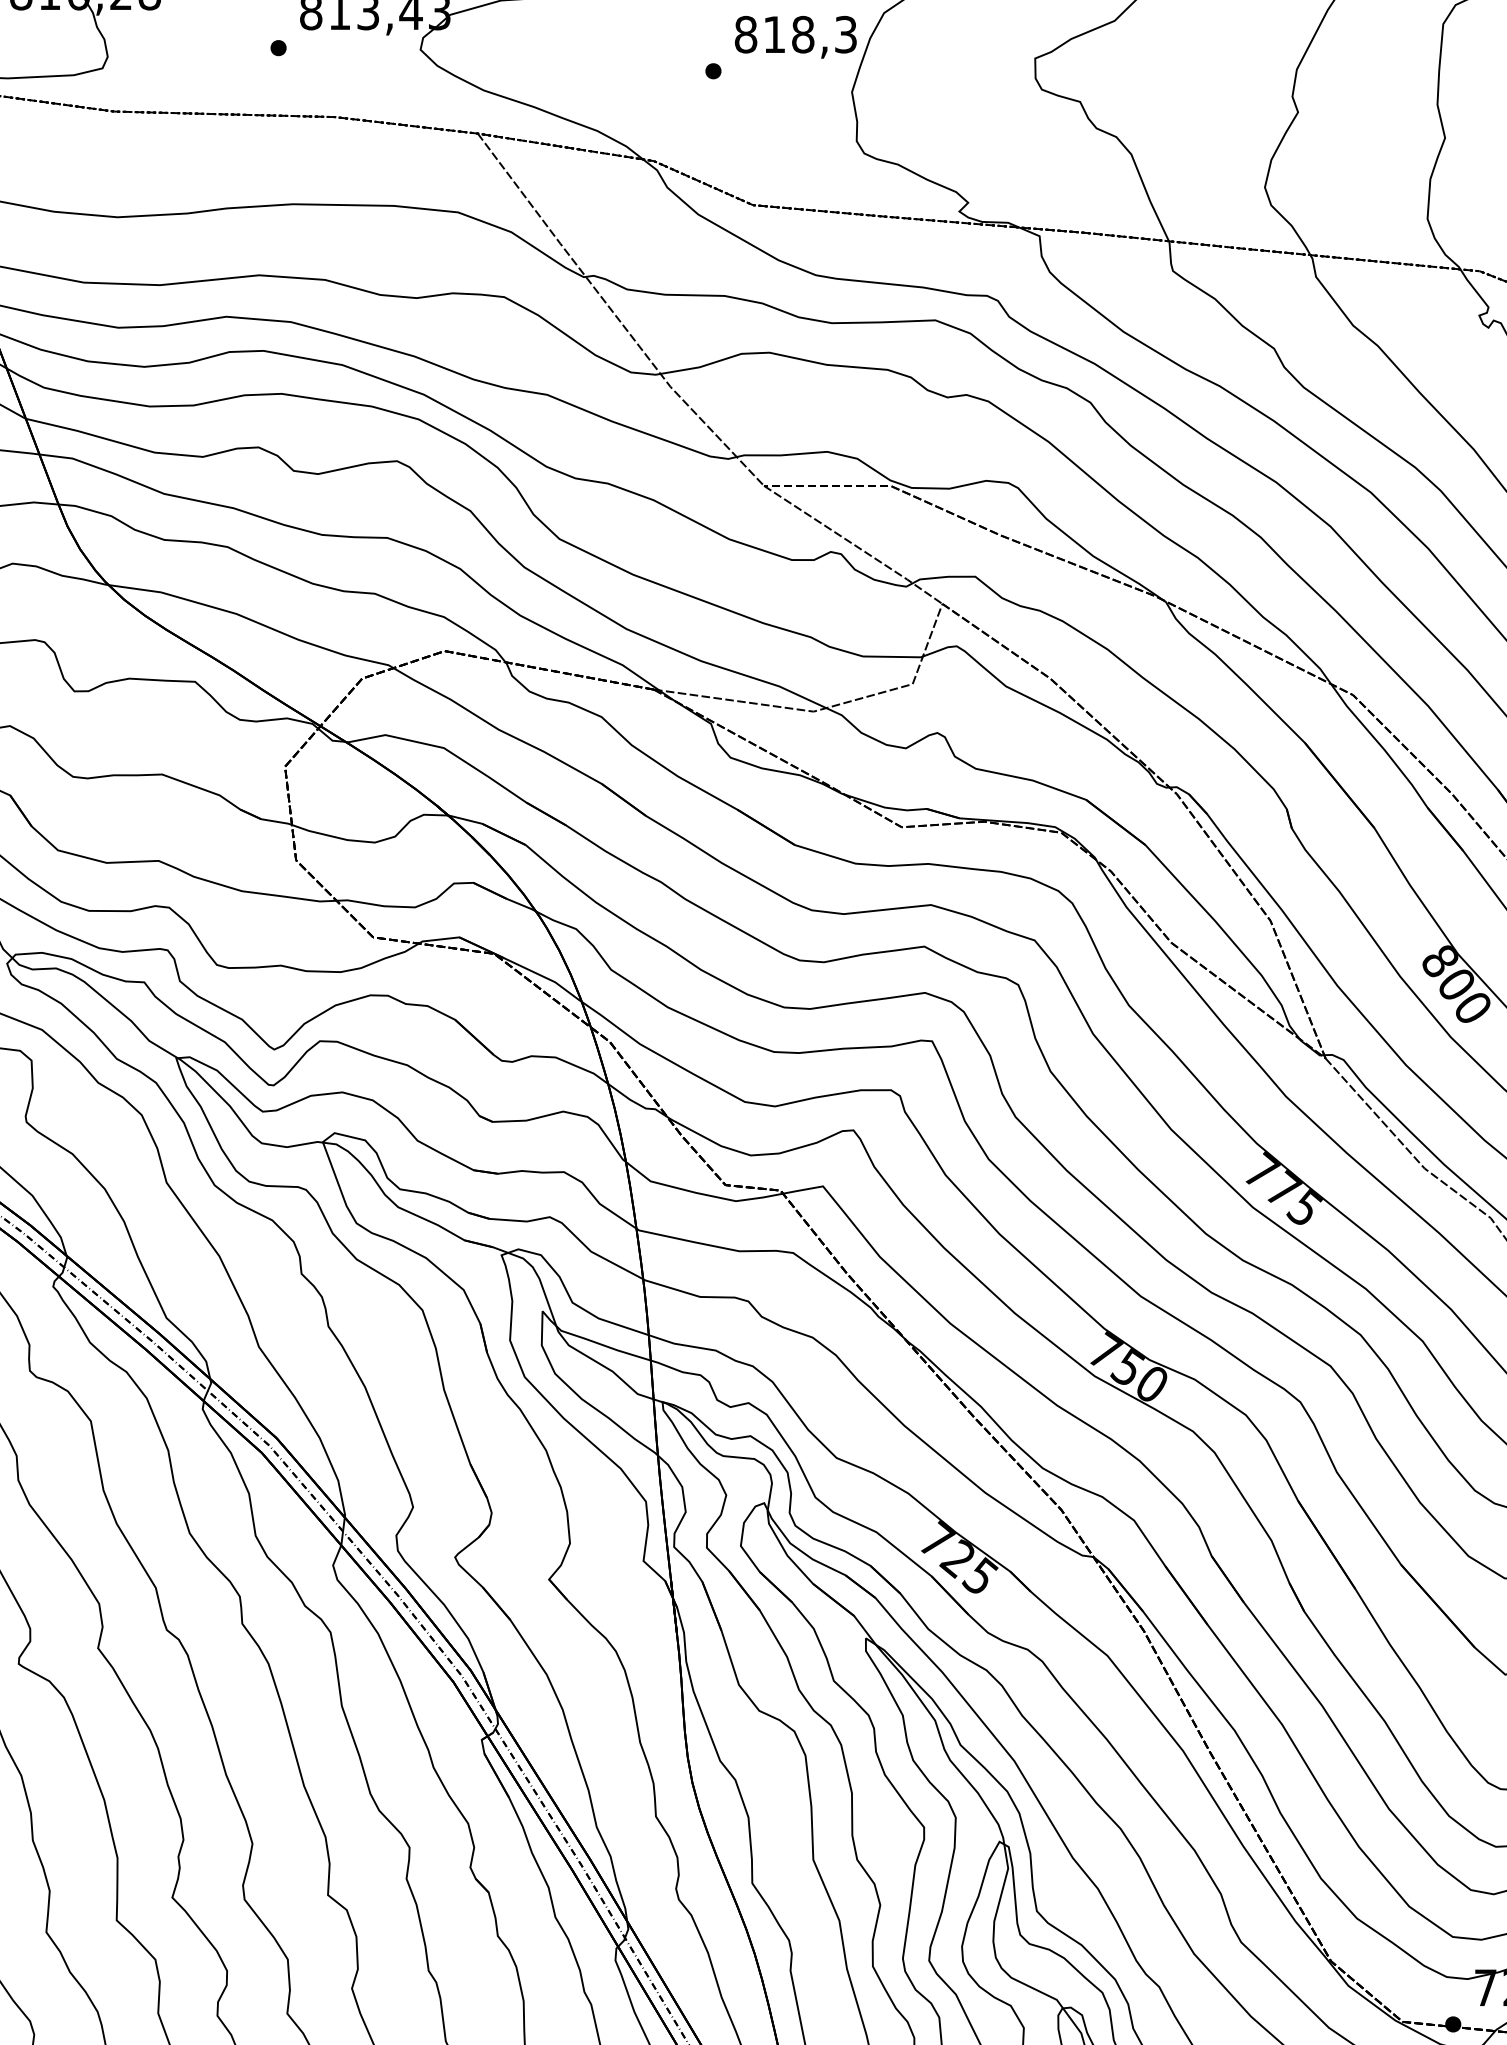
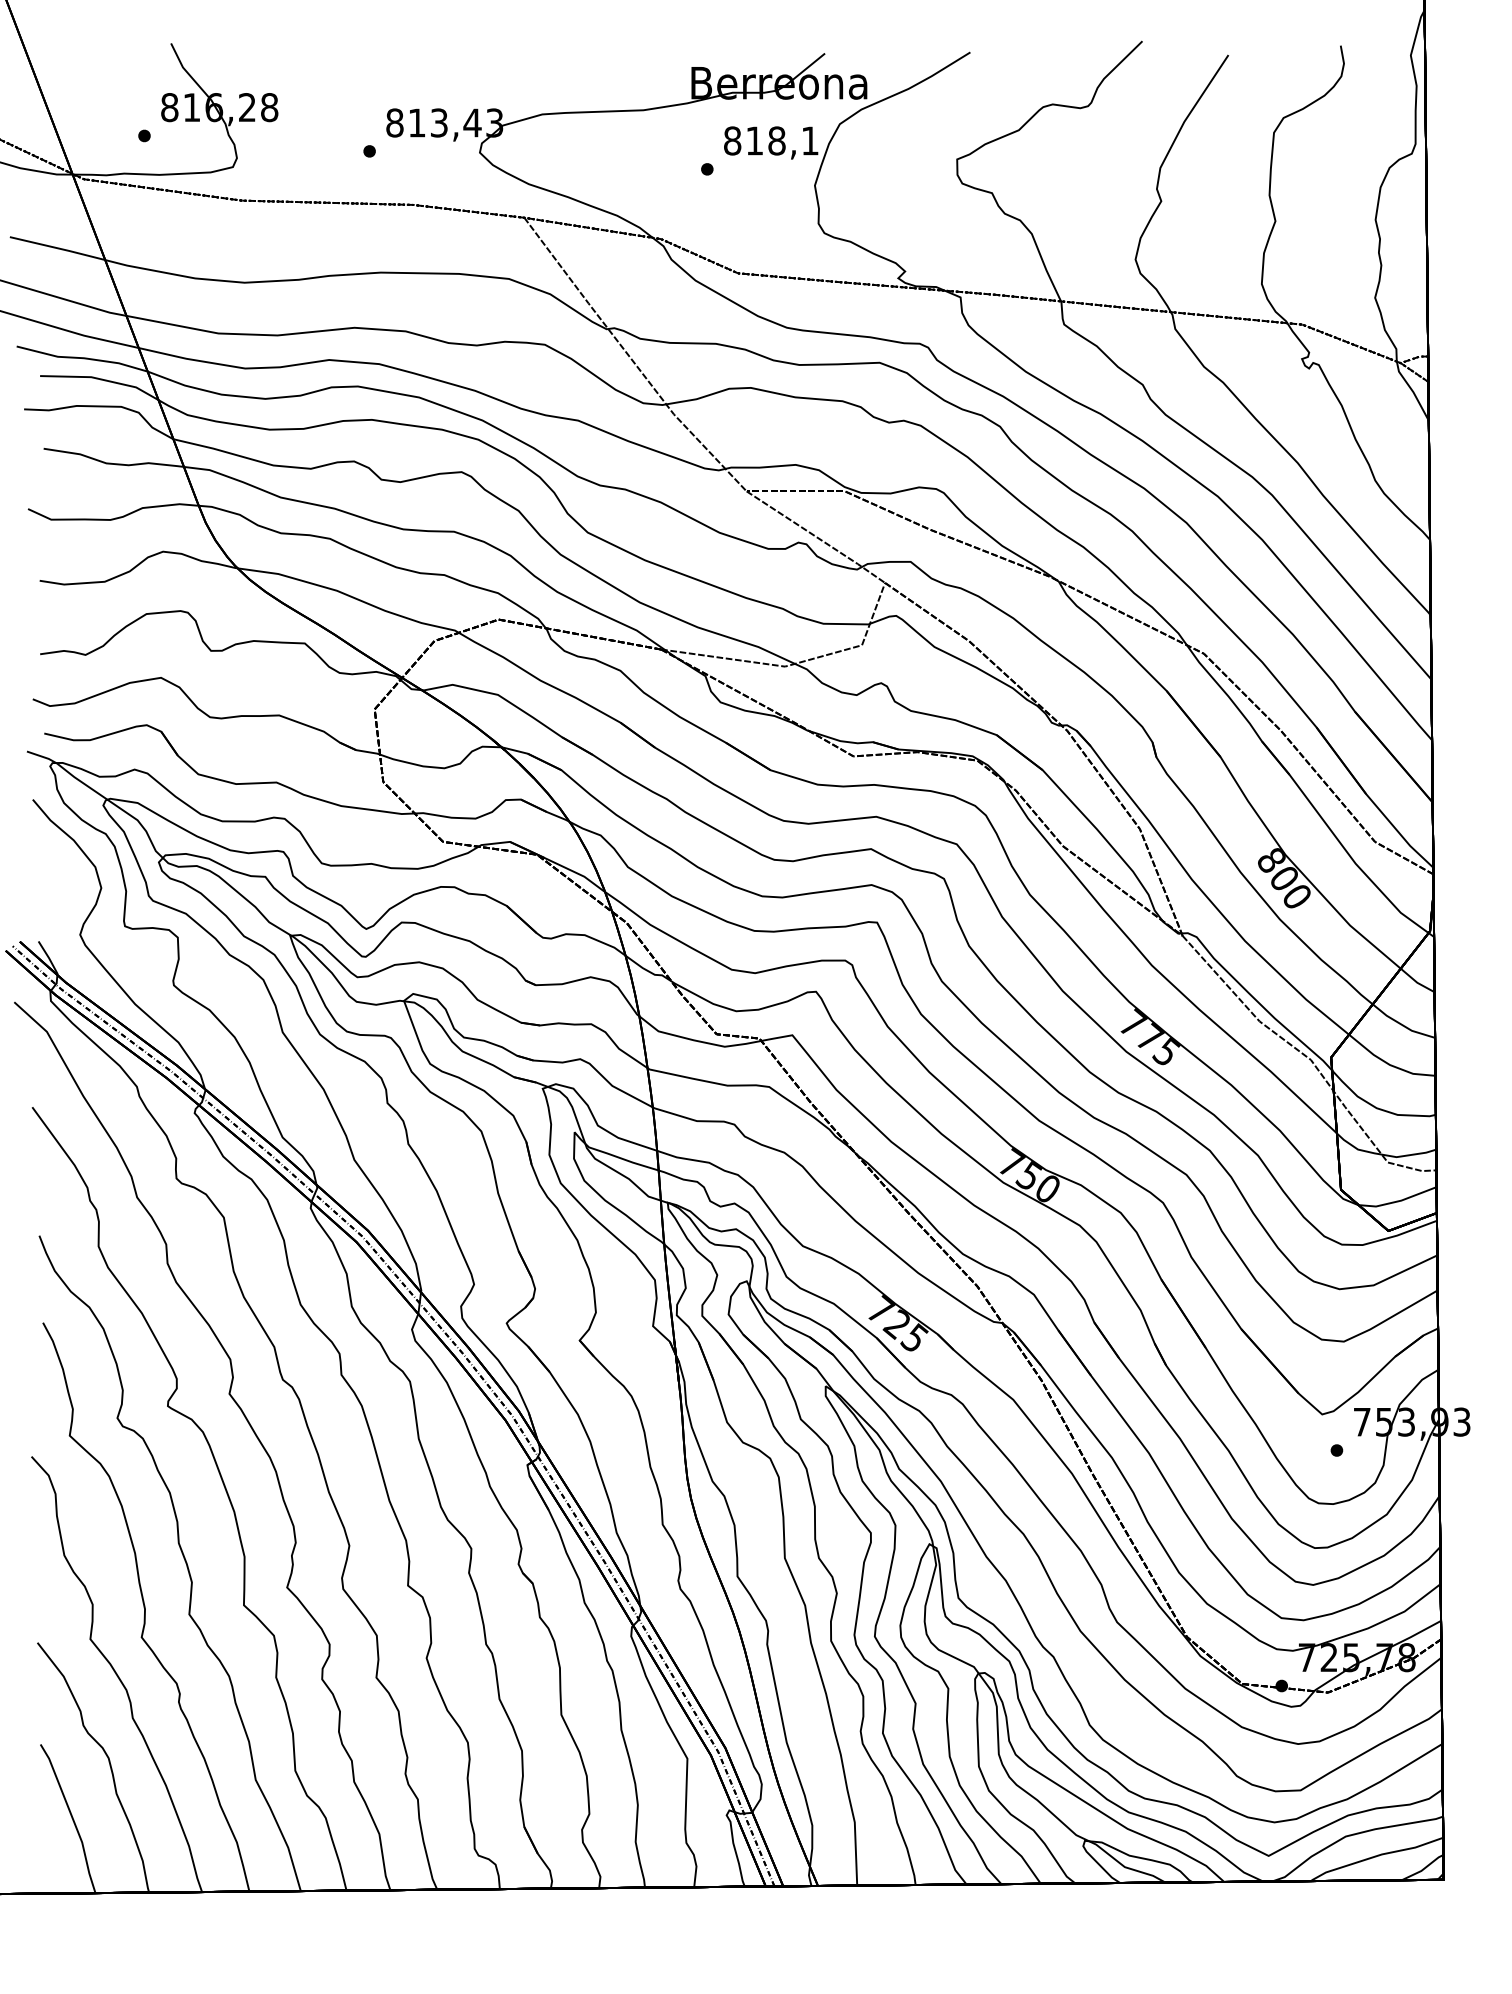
text: (845, 34) -> (809, 140), 818,3 -> 818,1

